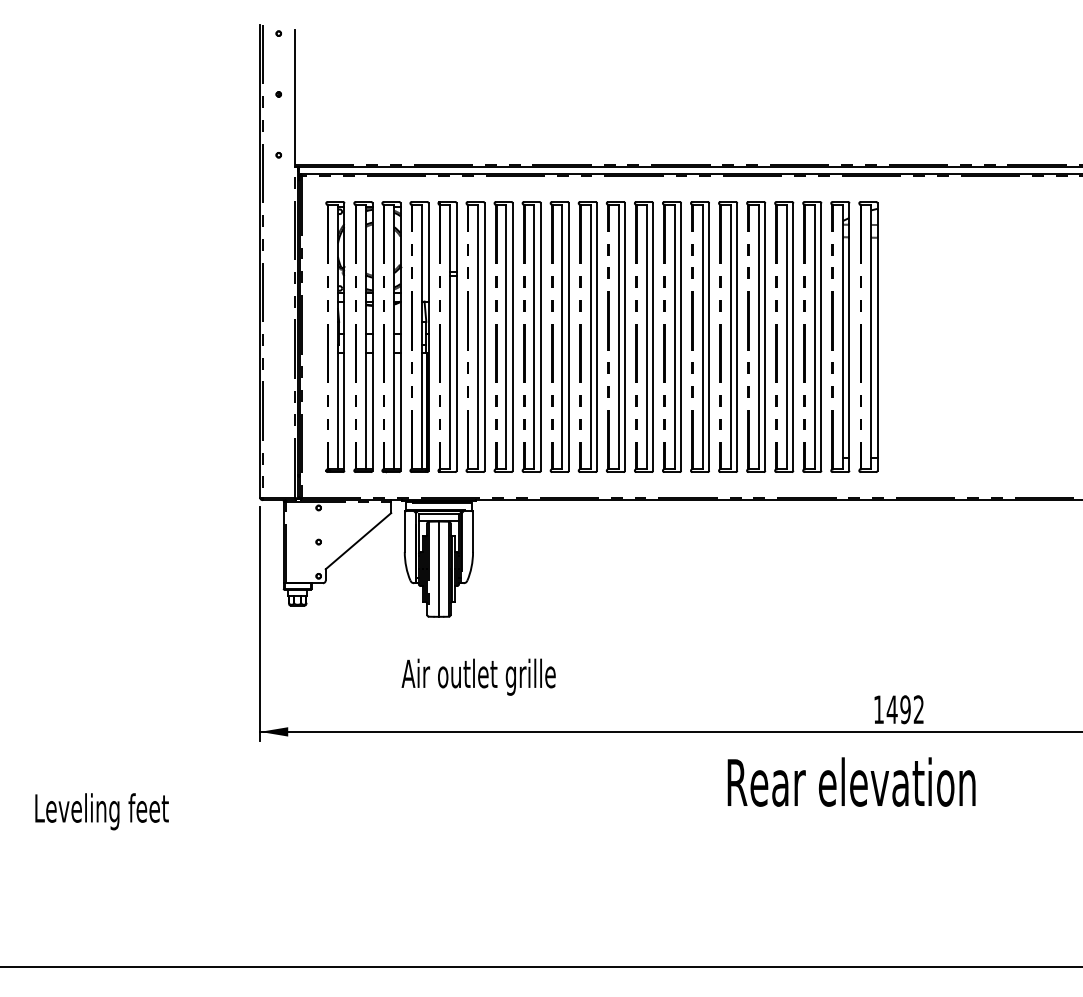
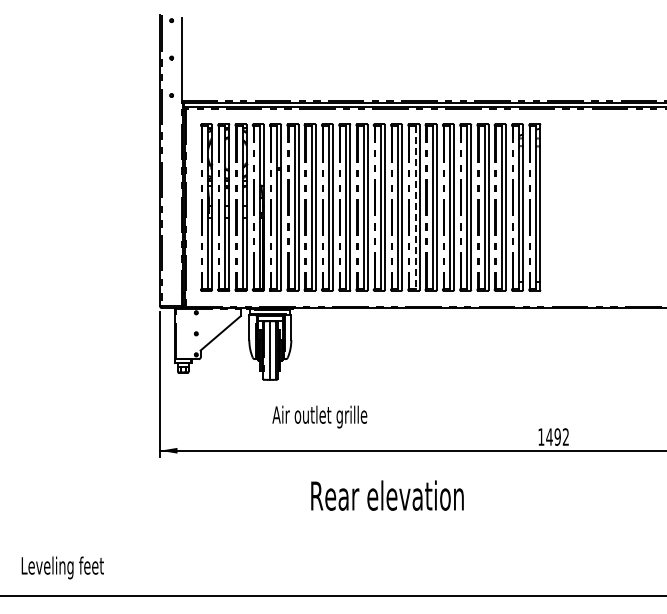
line: (674, 338) -> (415, 208), solid -> dashed
text: (478, 676) -> (319, 416), moved
text: (851, 781) -> (387, 495), moved
text: (101, 811) -> (62, 567), moved

